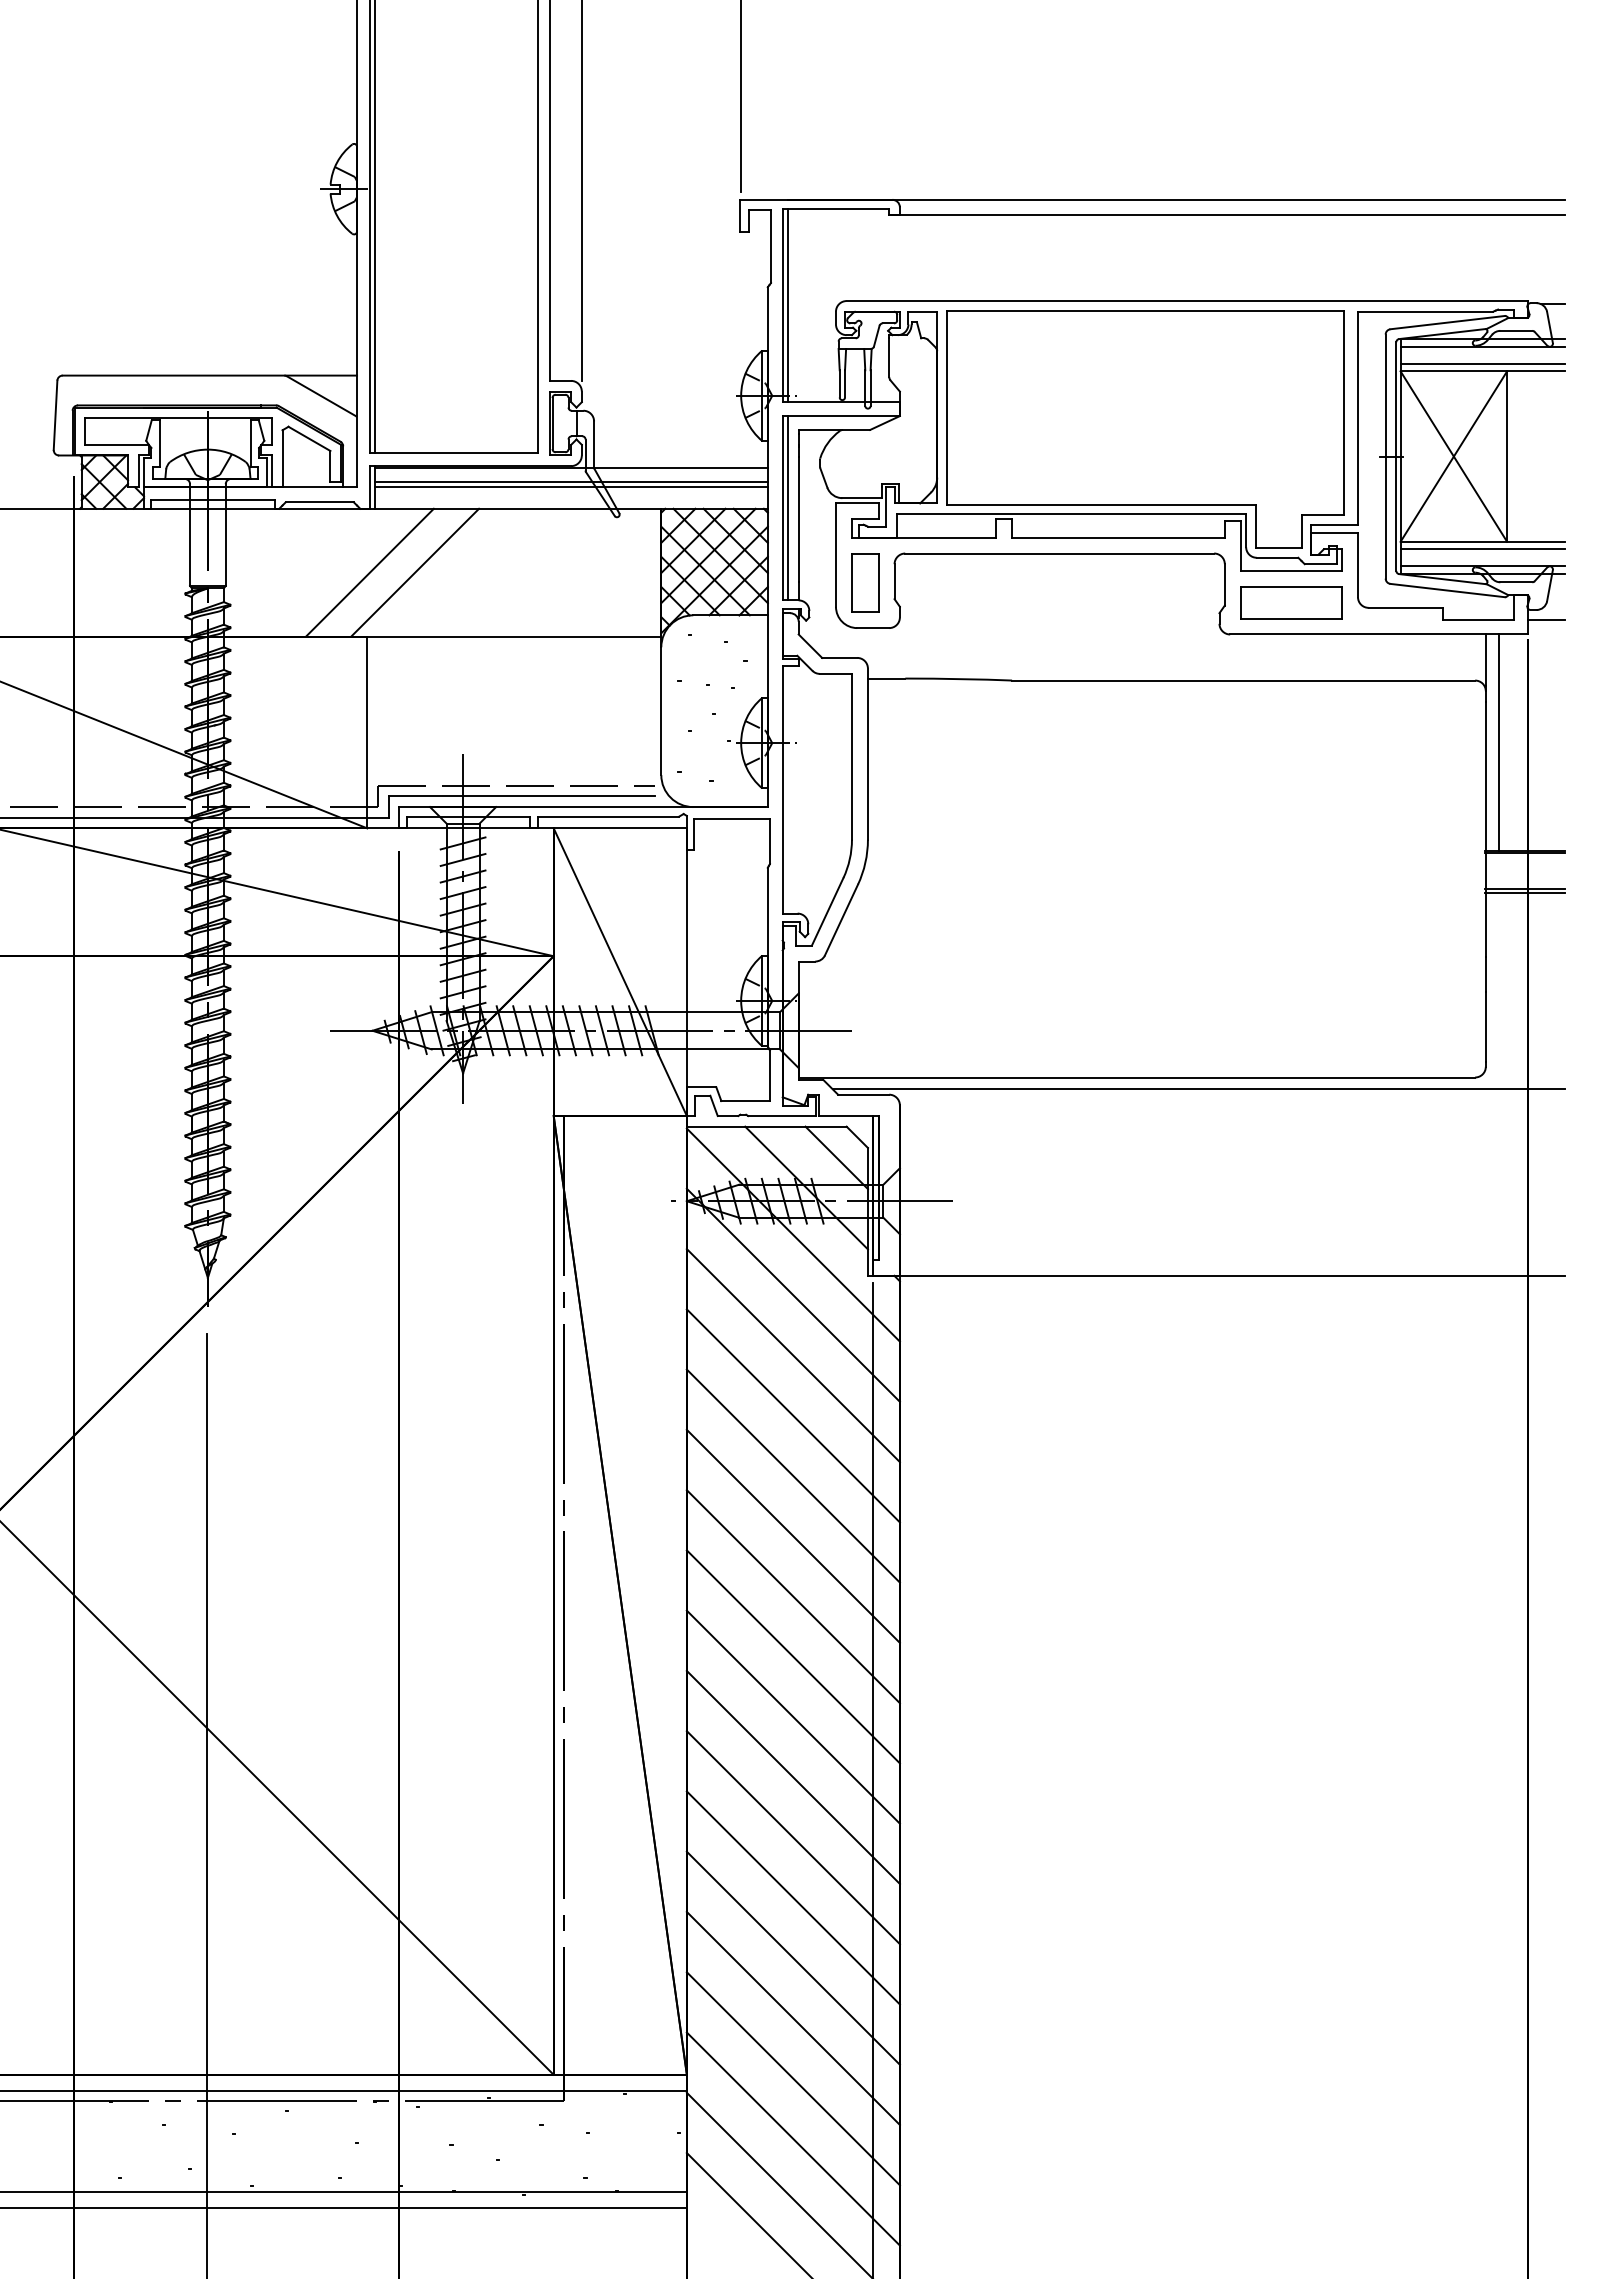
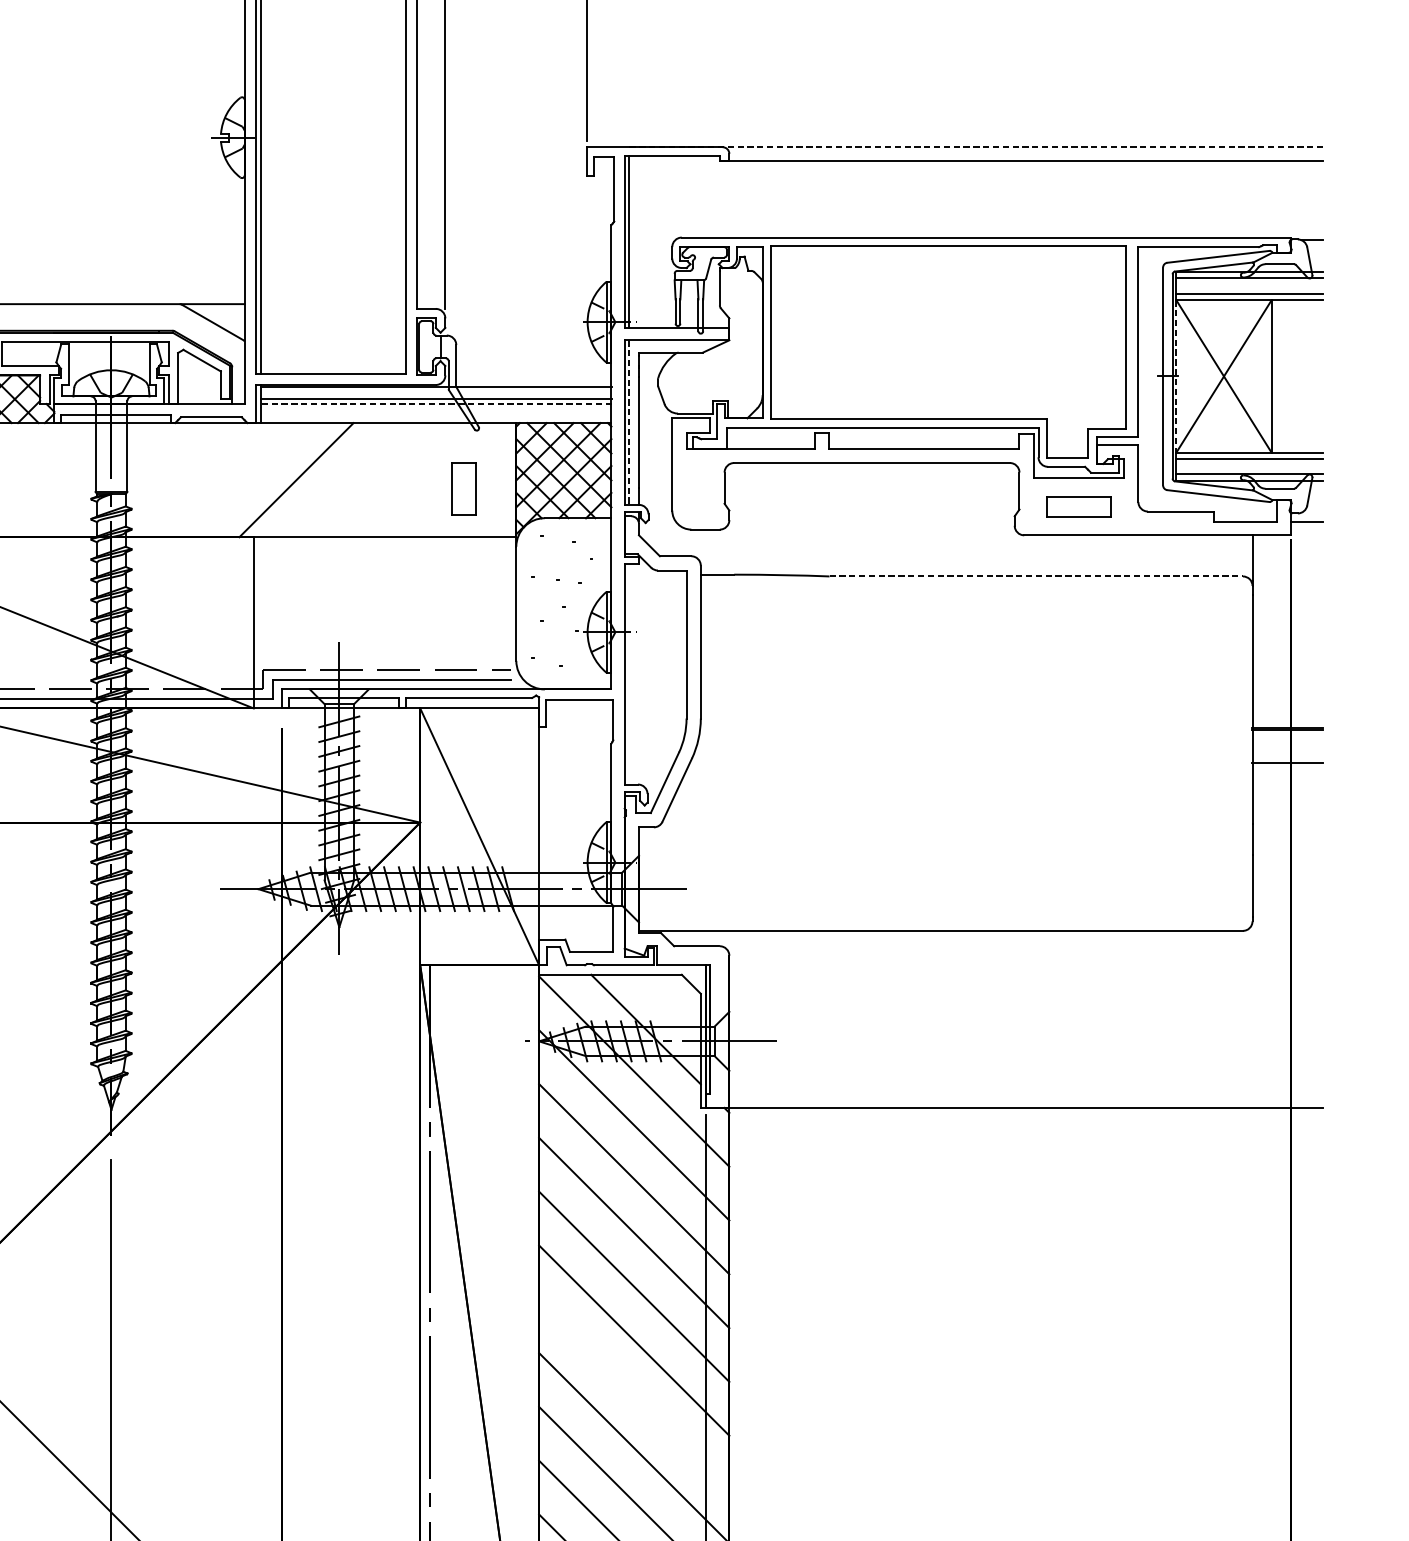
line: (1176, 199) -> (976, 146), solid -> dashed
line: (1400, 457) -> (1176, 377), solid -> dashed
line: (571, 487) -> (436, 404), solid -> dashed
line: (788, 508) -> (629, 422), solid -> dashed
line: (369, 572) -> (255, 479), removed
part: (865, 582) -> (463, 488), moved
part: (1291, 602) -> (1079, 506), size x0.7
line: (1243, 680) -> (1036, 576), solid -> dashed
line: (1499, 742) -> (1264, 631), removed
line: (1524, 893) -> (1287, 766), removed
line: (1198, 1089) -> (995, 941), removed
line: (836, 1157) -> (672, 1002), removed
line: (792, 1596) -> (633, 1394), removed

